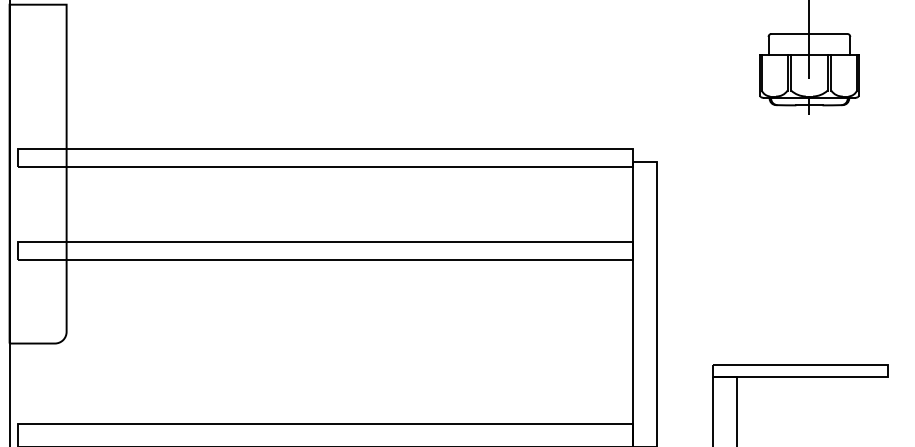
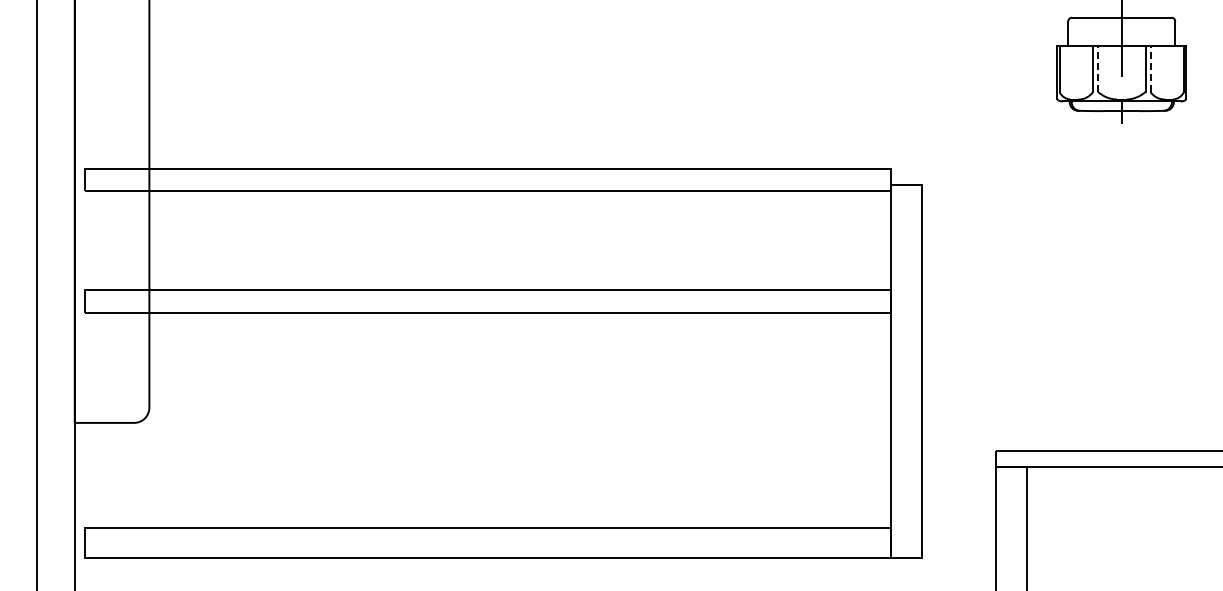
line: (791, 72) -> (1098, 68), solid -> dashed
line: (831, 72) -> (1150, 68), solid -> dashed

